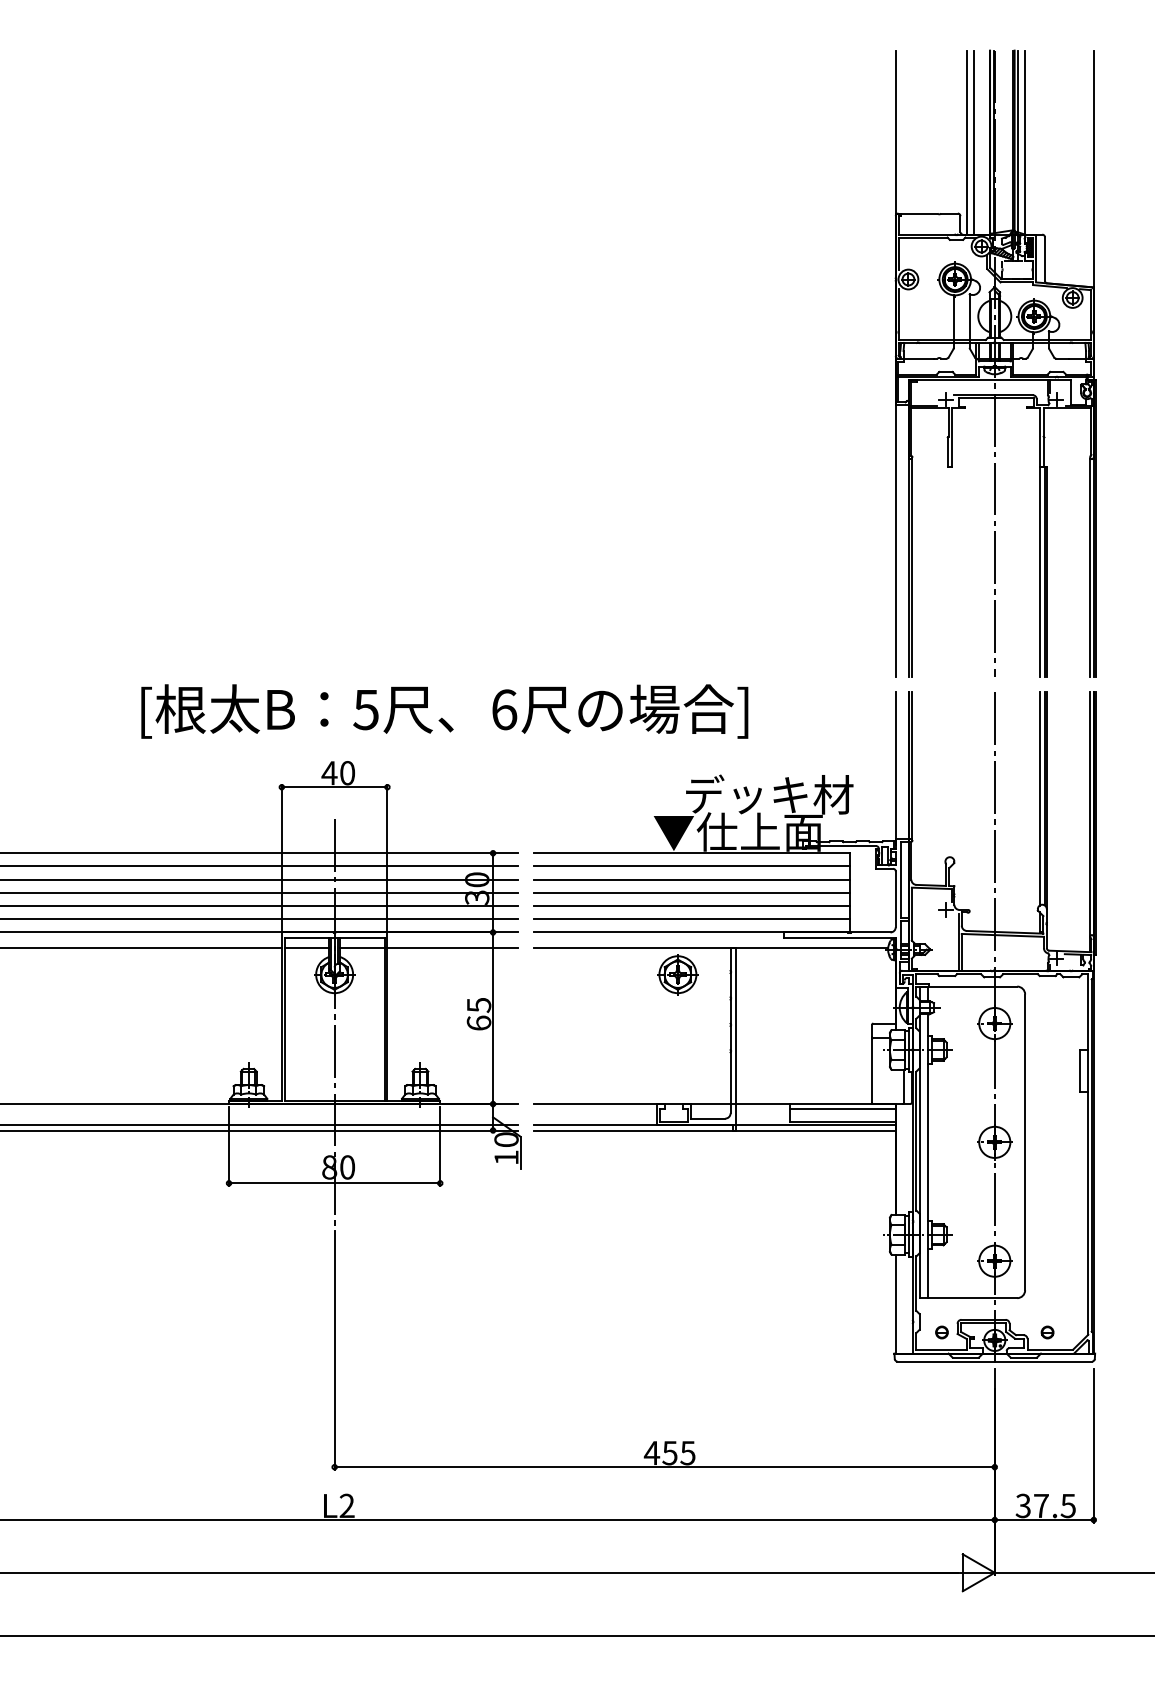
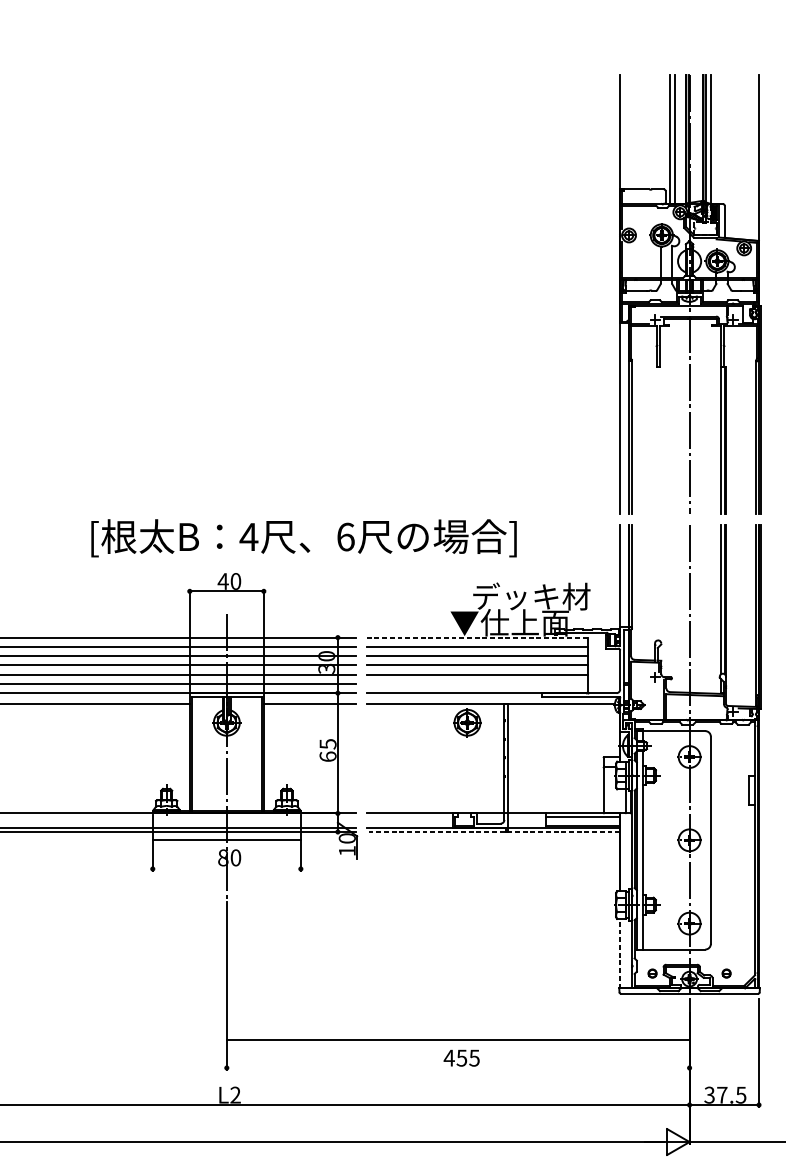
text: (365, 710) -> (248, 537), 5 -> 4
line: (691, 853) -> (476, 637), solid -> dashed
line: (691, 919) -> (476, 684), removed
line: (306, 948) -> (207, 704), removed
line: (361, 948) -> (245, 704), removed
line: (714, 1130) -> (493, 831), solid -> dashed
line: (334, 1183) -> (226, 840), moved
line: (895, 1304) -> (619, 953), solid -> dashed
line: (664, 1467) -> (458, 1040), moved

